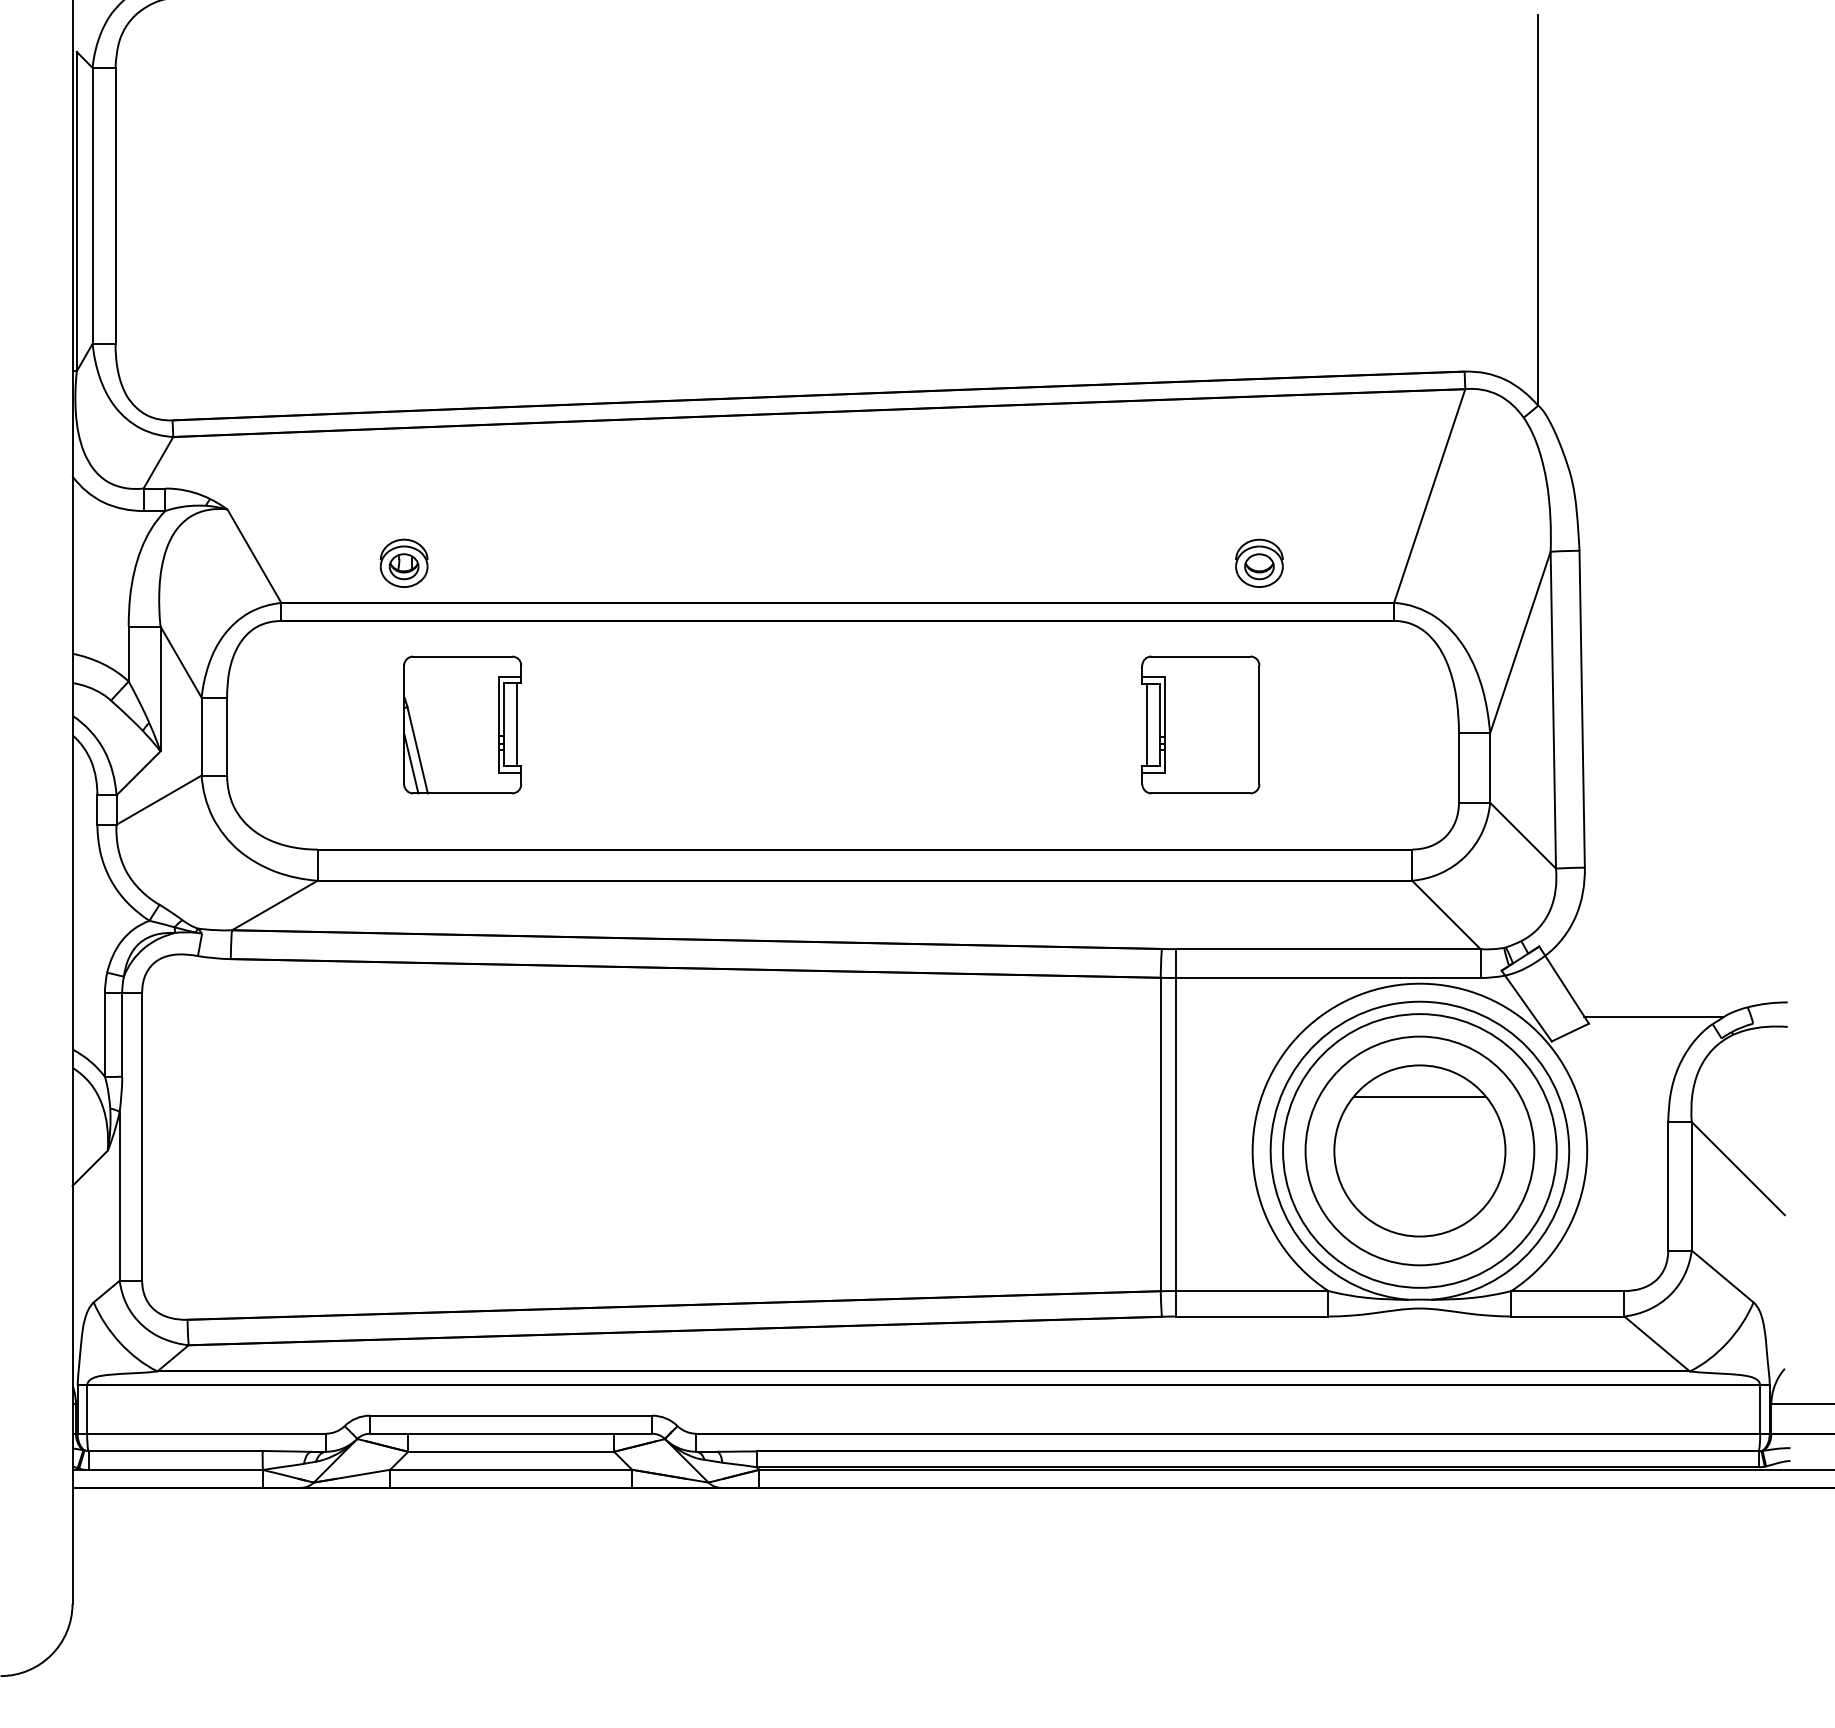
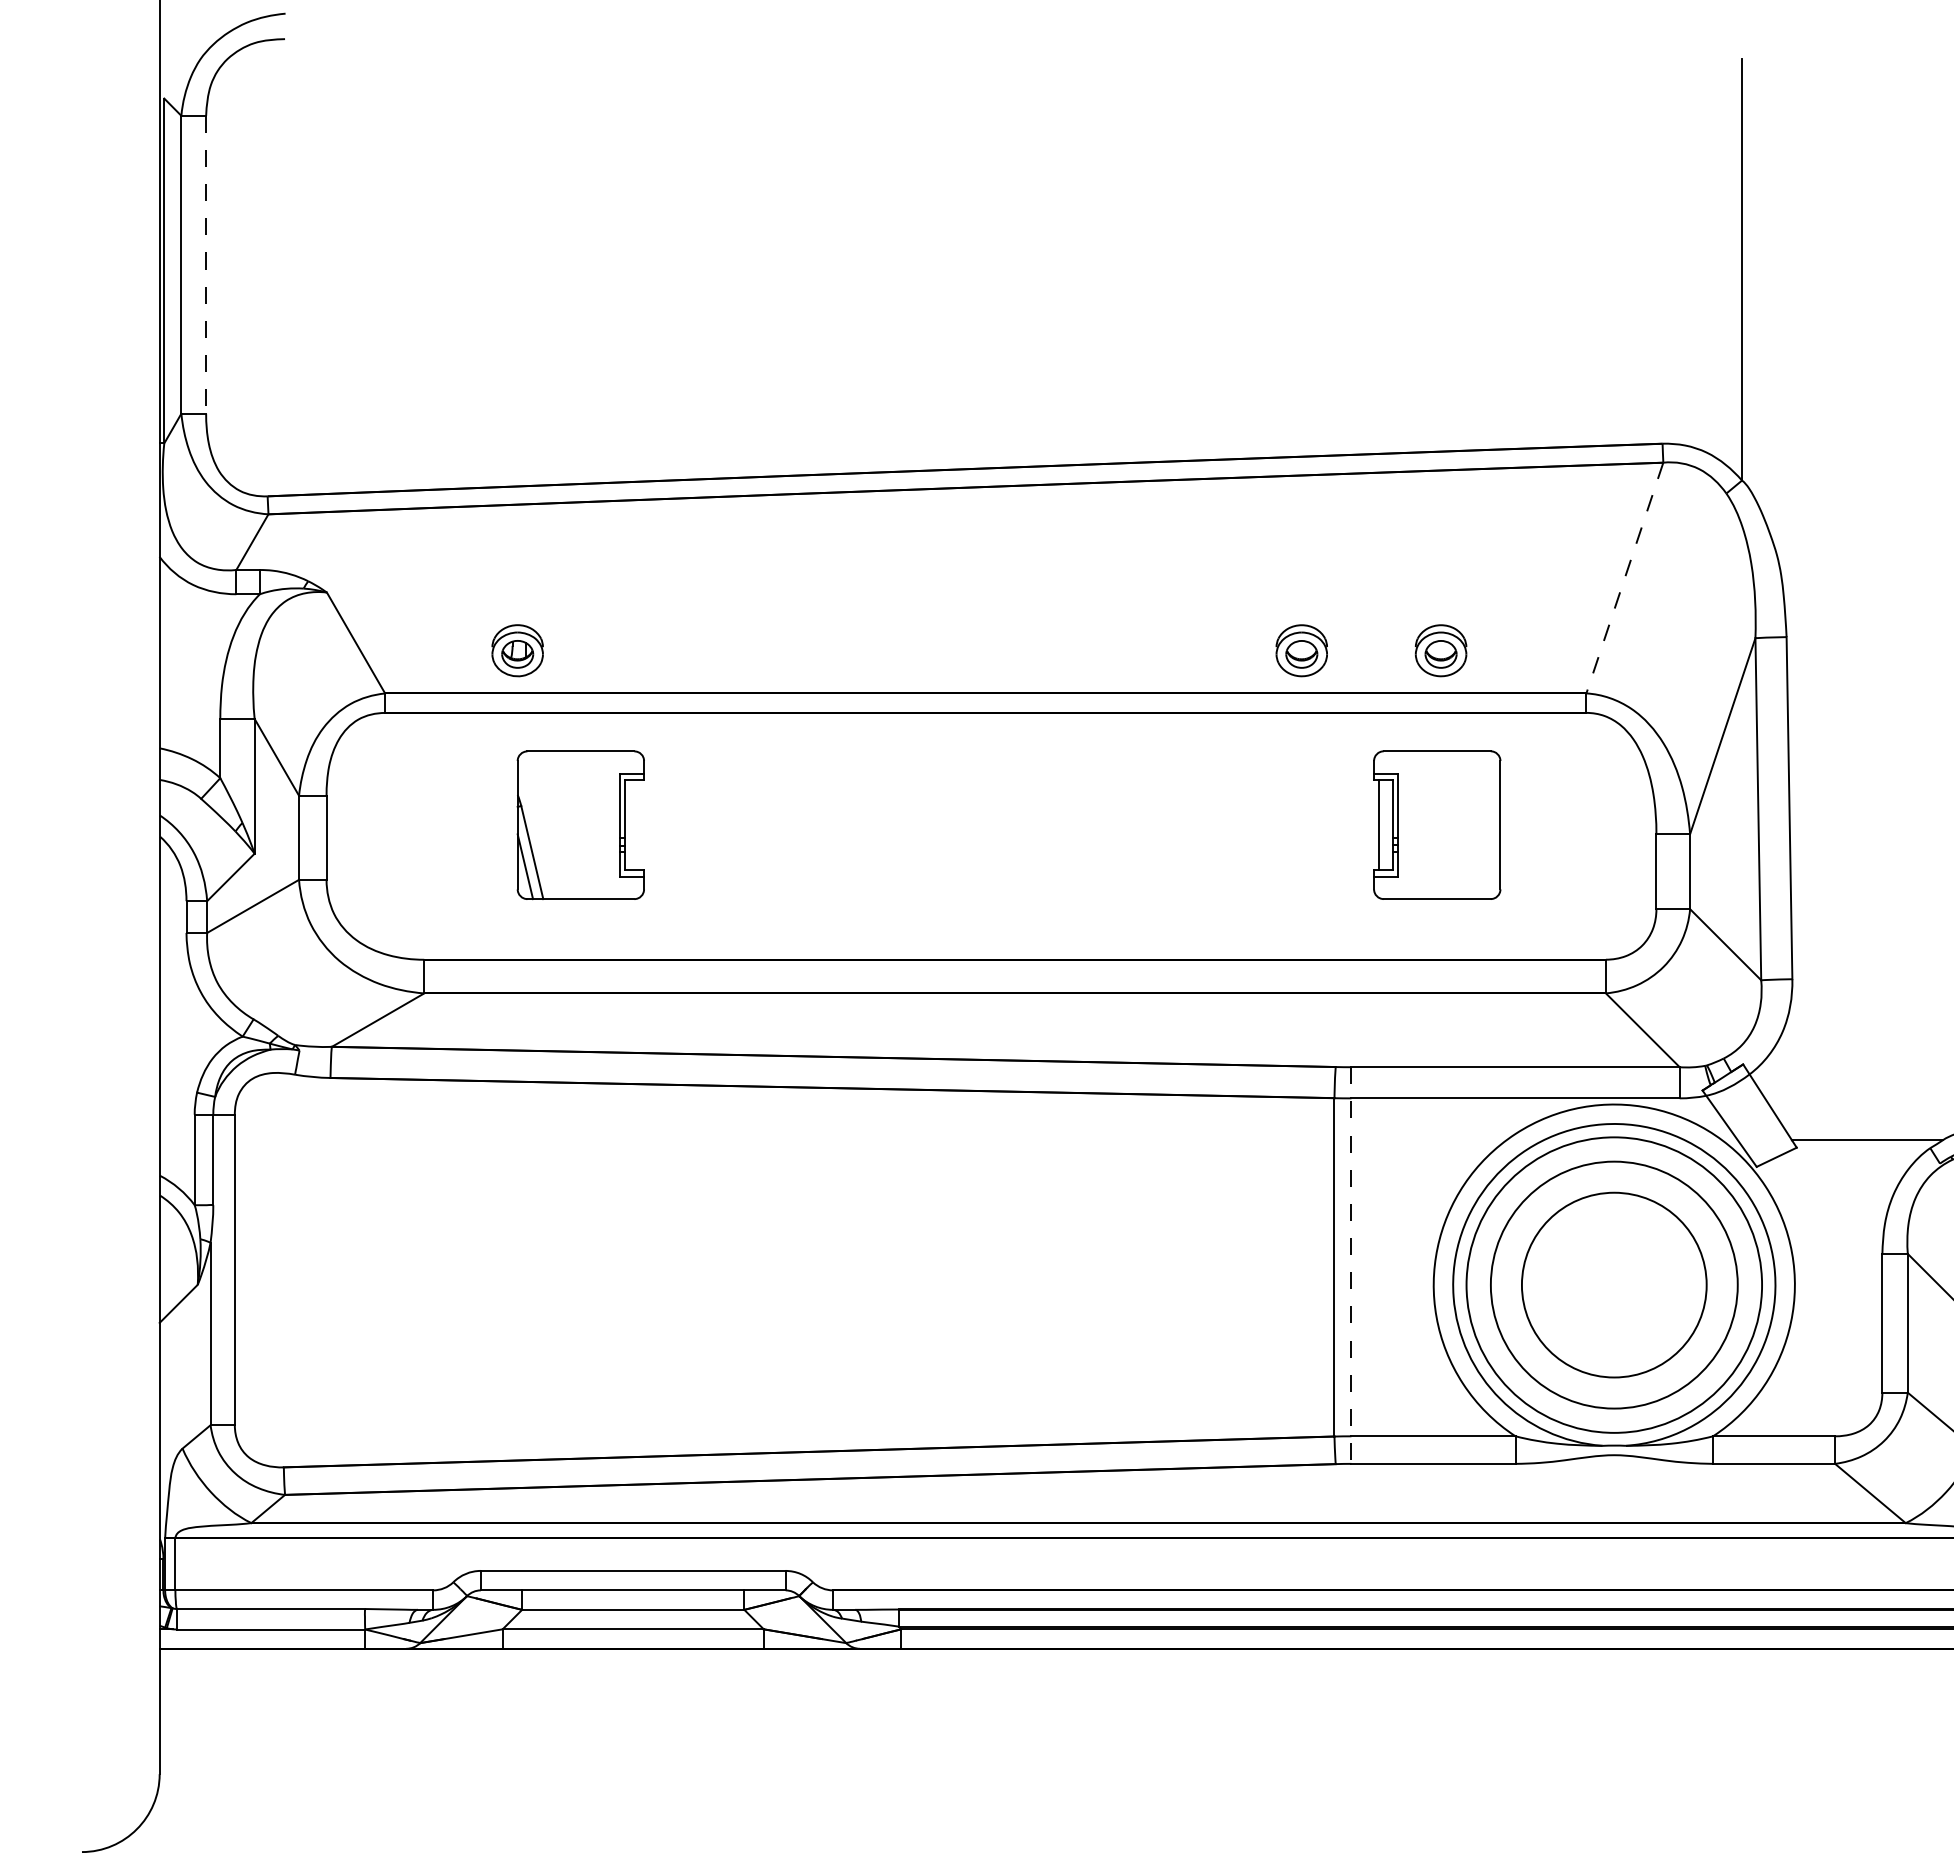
line: (115, 205) -> (206, 264), solid -> dashed
line: (1429, 496) -> (1624, 578), solid -> dashed
part: (1130, 562) -> (1301, 649), added
line: (516, 724) -> (638, 824), removed
part: (1200, 724) -> (1436, 824), moved
line: (1419, 1097) -> (1613, 1227), removed
line: (1176, 1132) -> (1351, 1265), solid -> dashed

